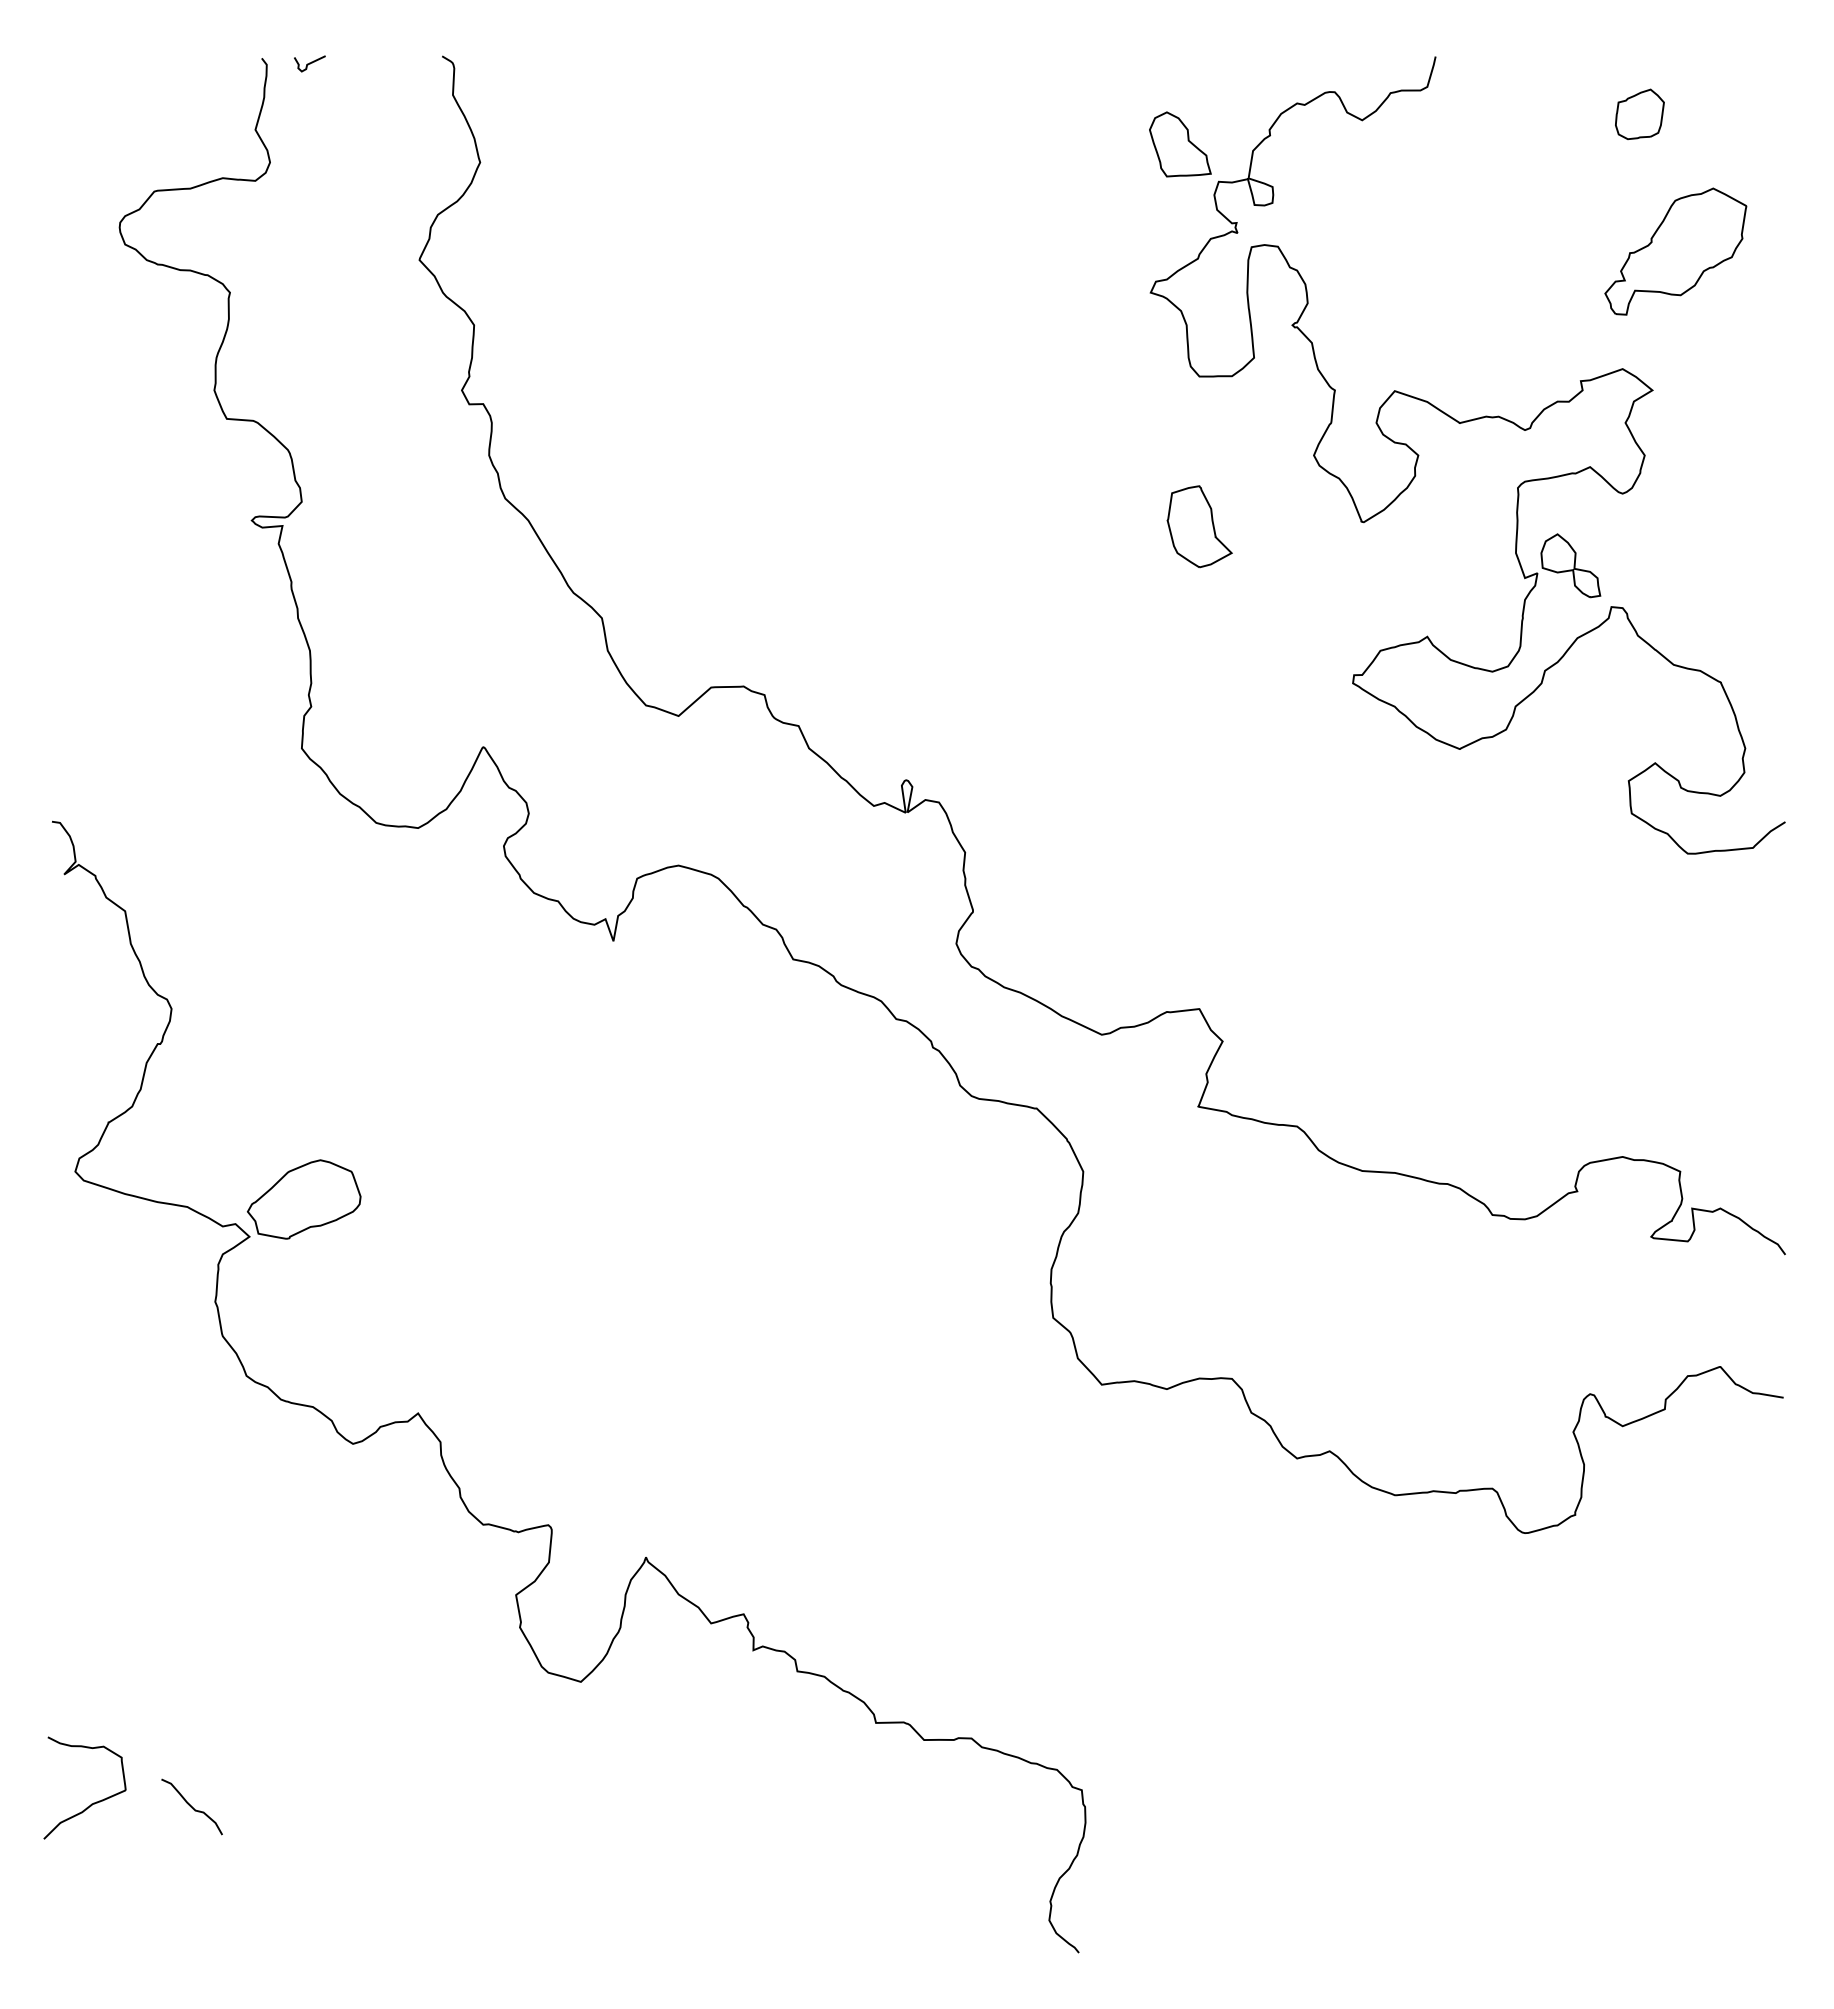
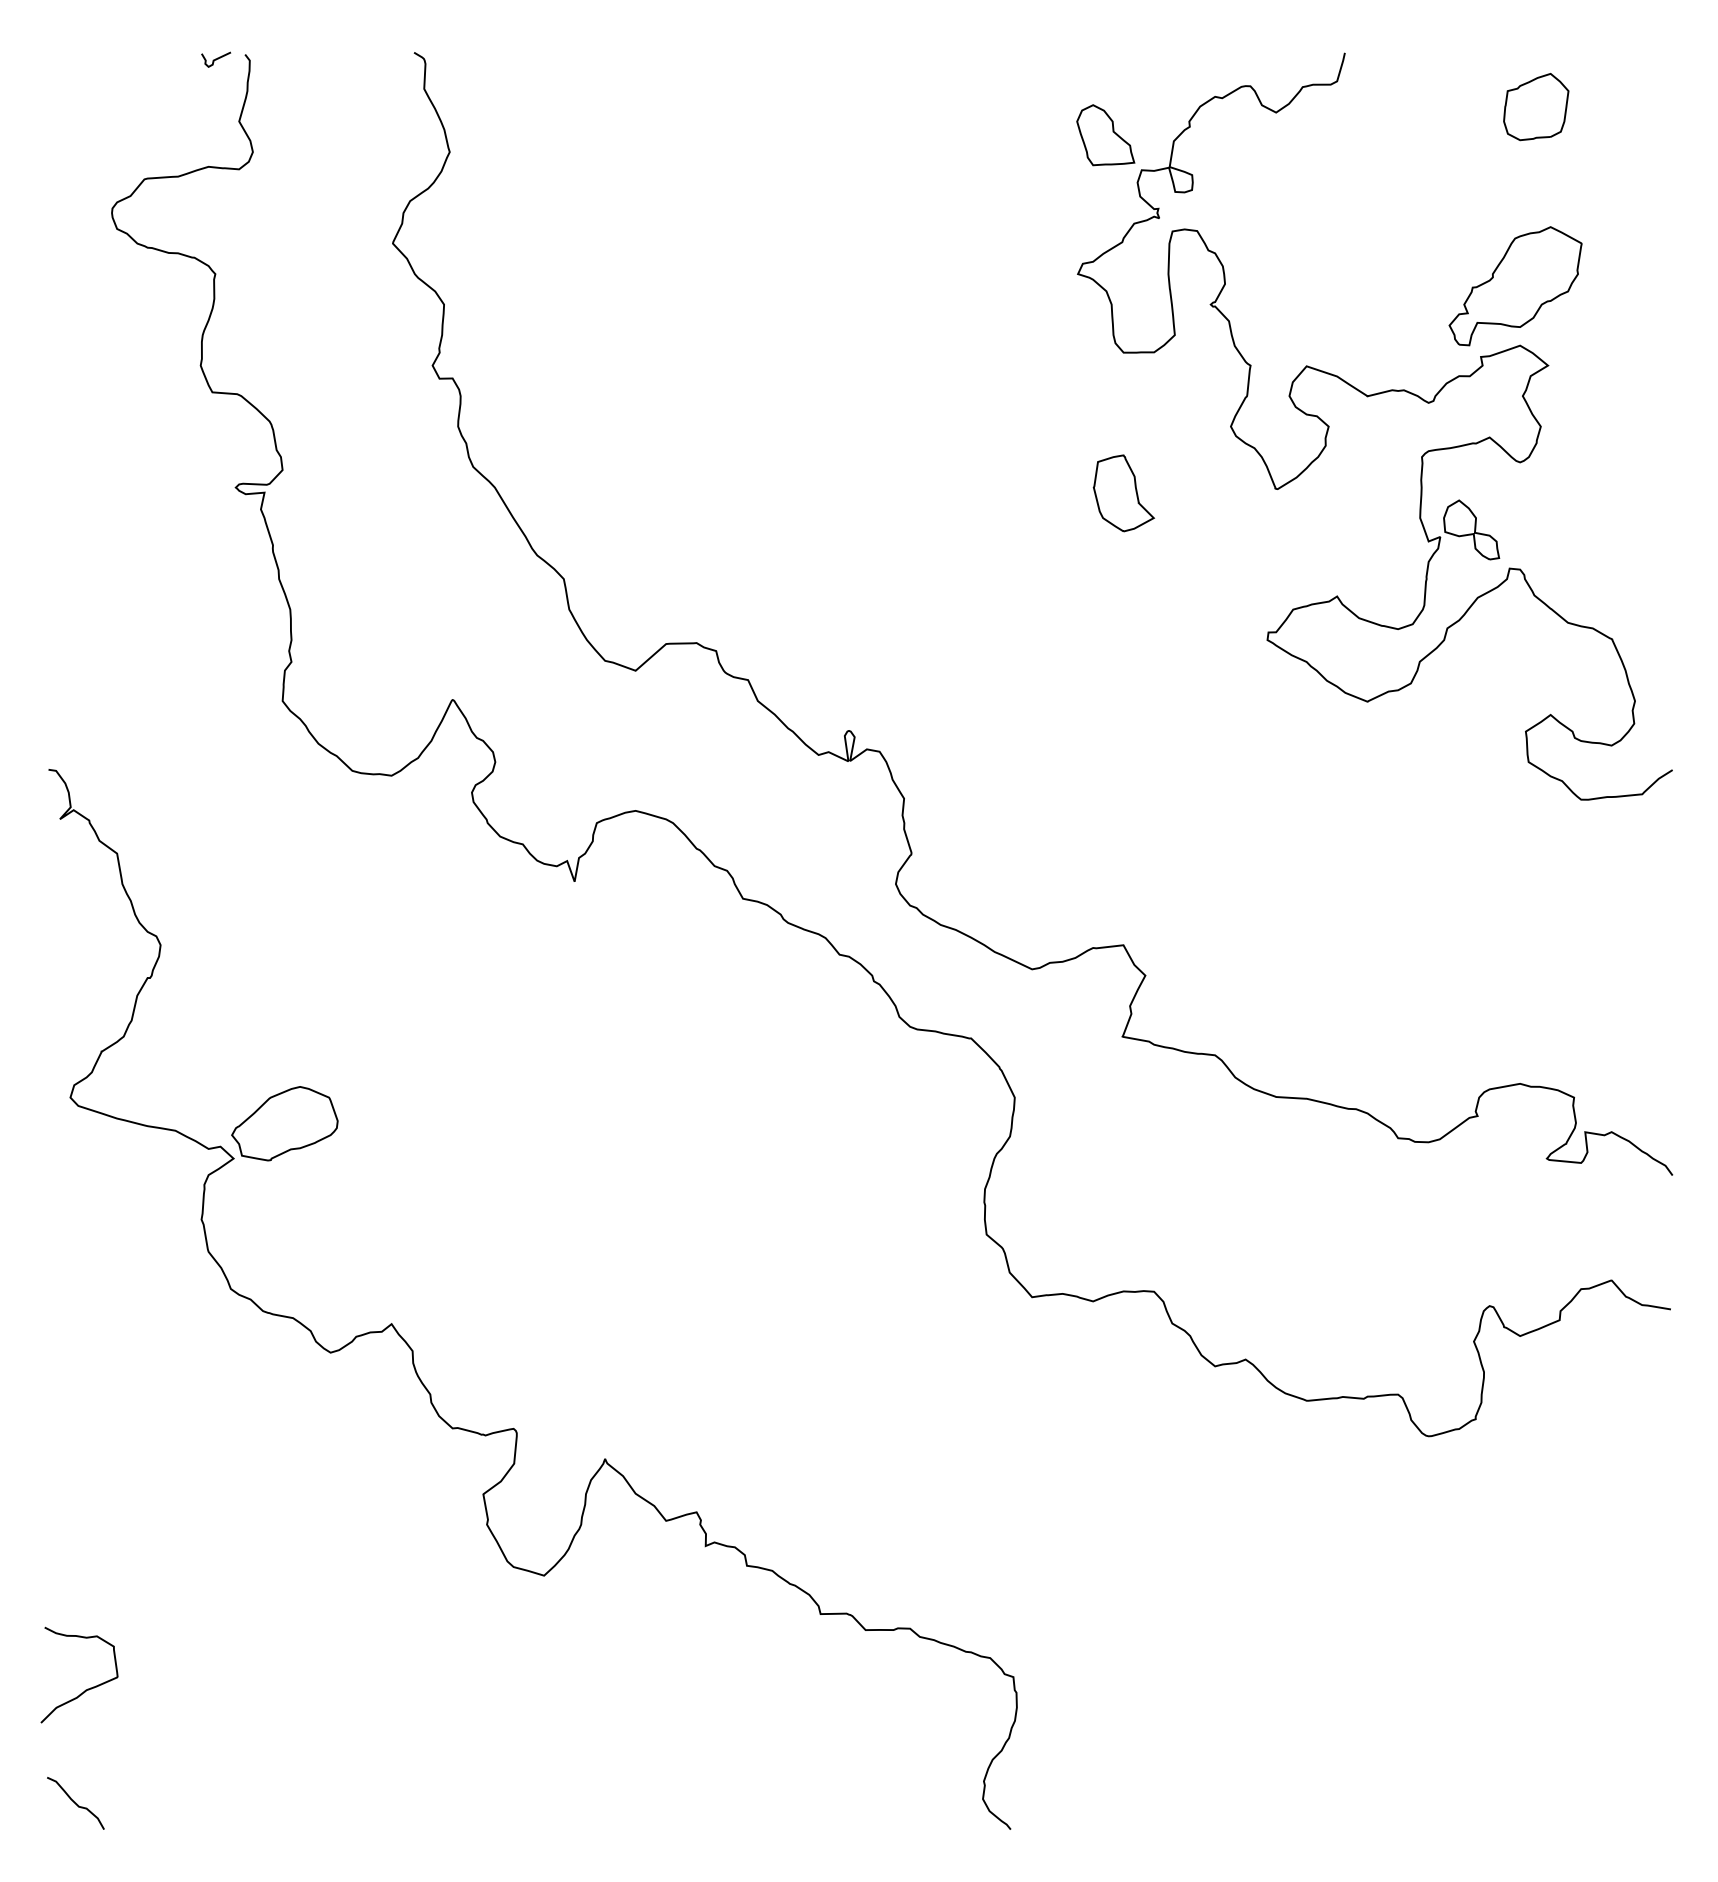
curve: (309, 63) -> (215, 59), moved
part: (1639, 114) -> (1535, 107), size x1.43
part: (1675, 251) -> (1515, 286), moved
curve: (191, 1806) -> (75, 1802), moved

